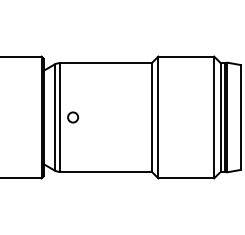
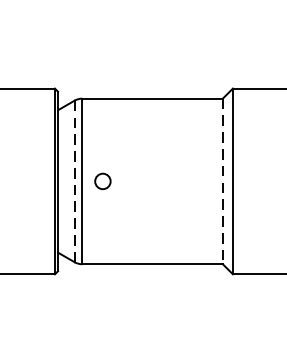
line: (54, 117) -> (74, 181), solid -> dashed
line: (151, 117) -> (222, 181), solid -> dashed

